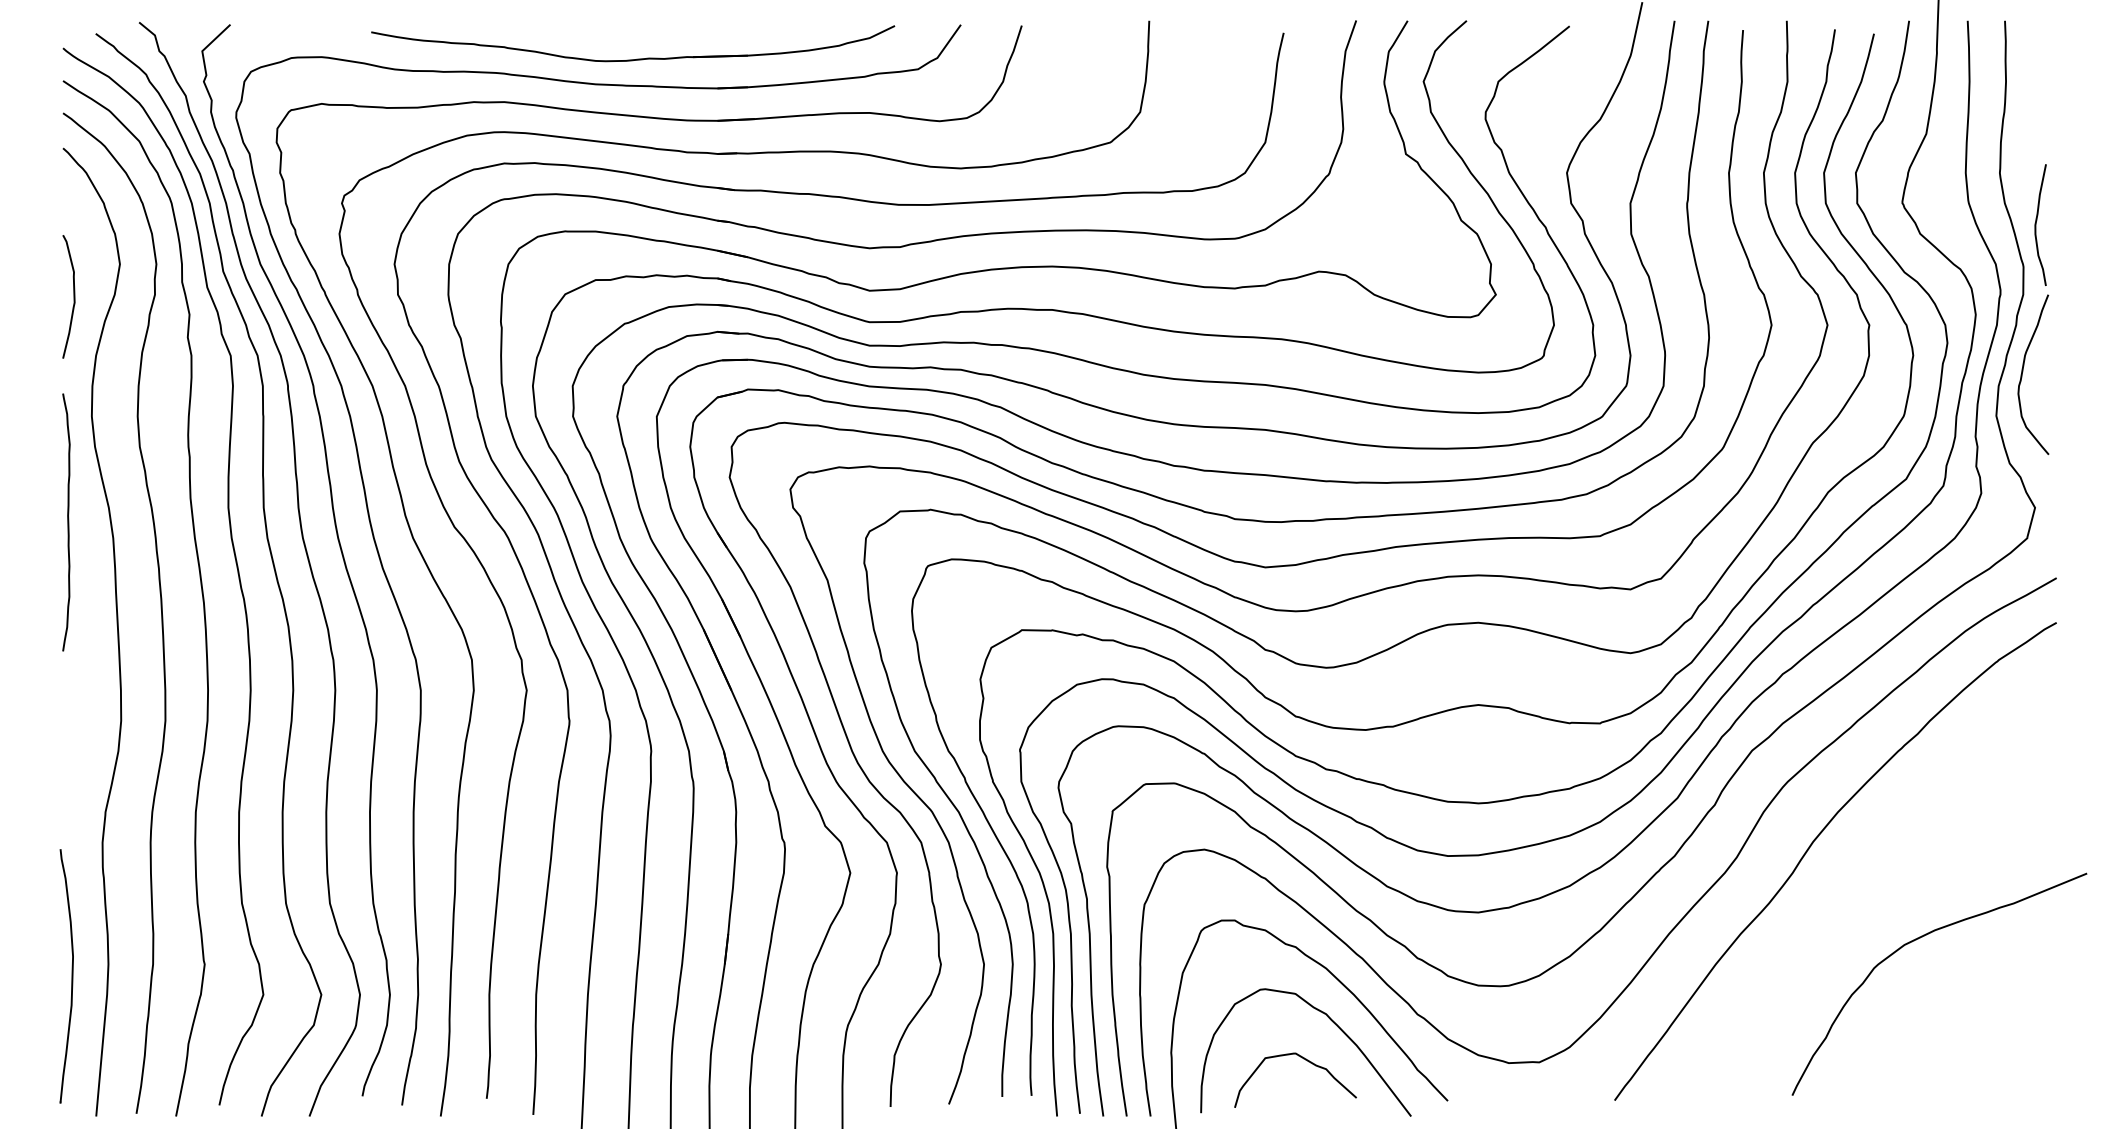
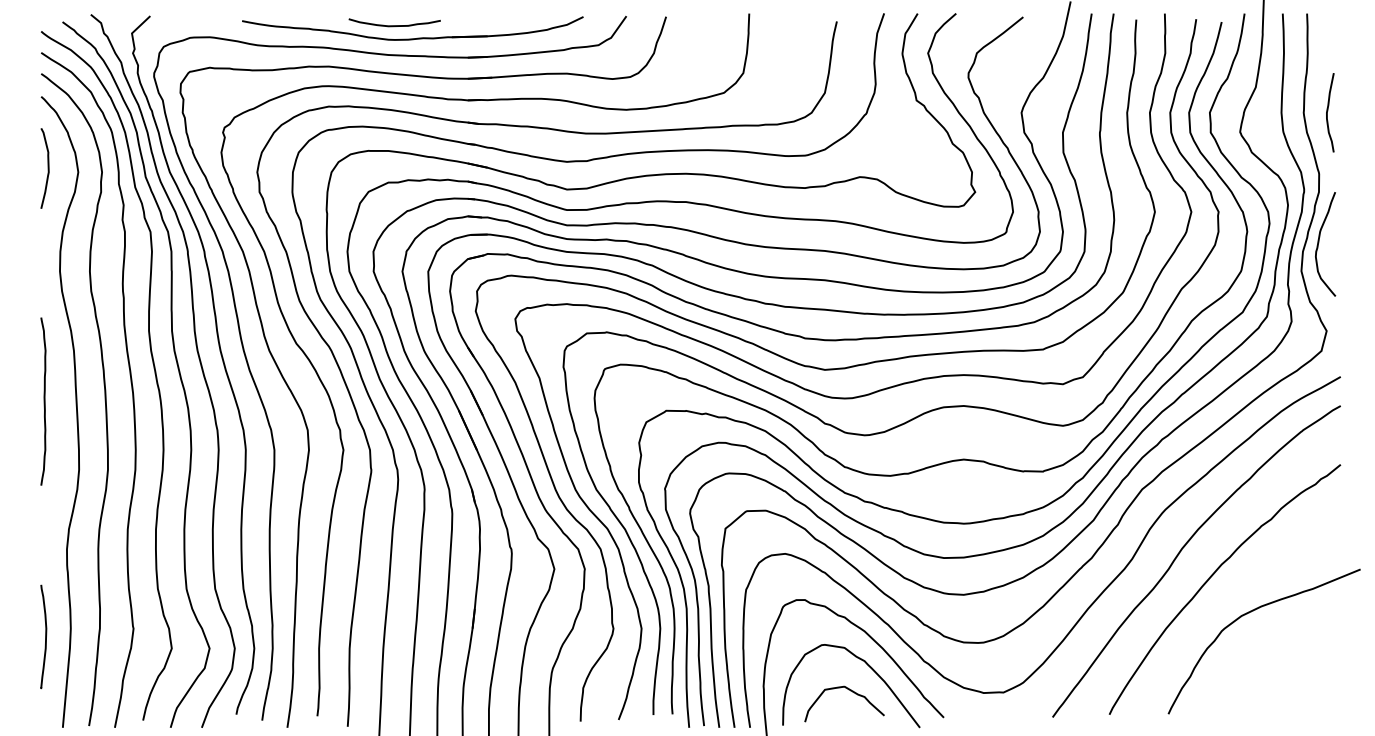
curve: (605, 39) -> (394, 25), added
curve: (2037, 223) -> (1328, 111), moved
curve: (72, 296) -> (47, 168), moved
curve: (66, 522) -> (43, 401), moved
curve: (1859, 884) -> (1212, 576), added
part: (66, 976) -> (43, 636), size x0.62

